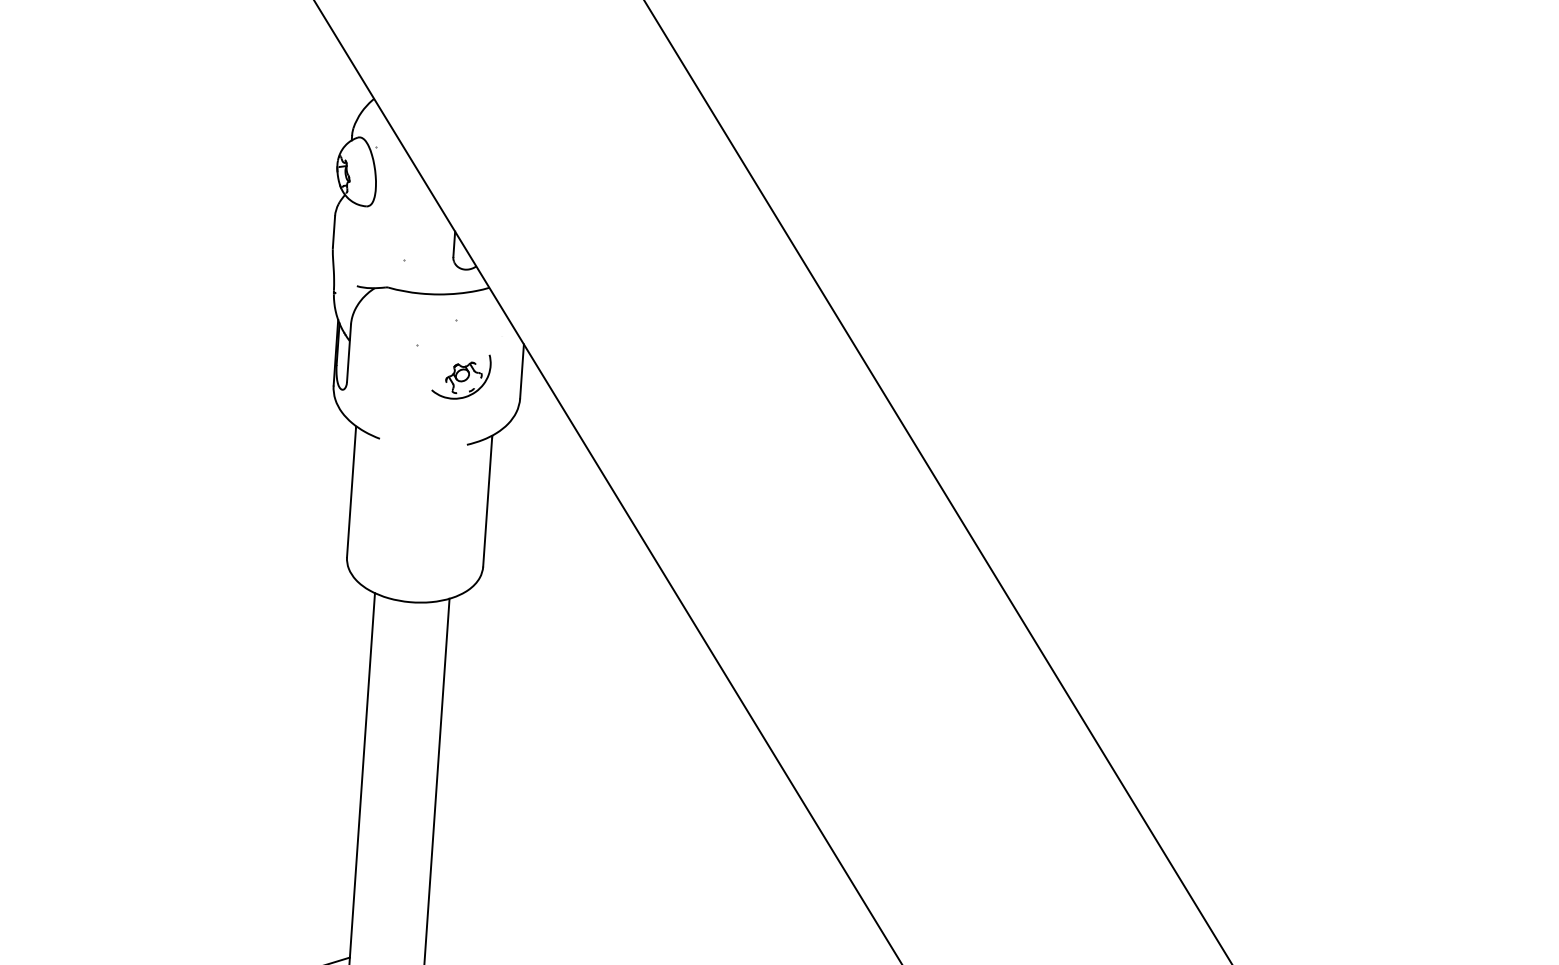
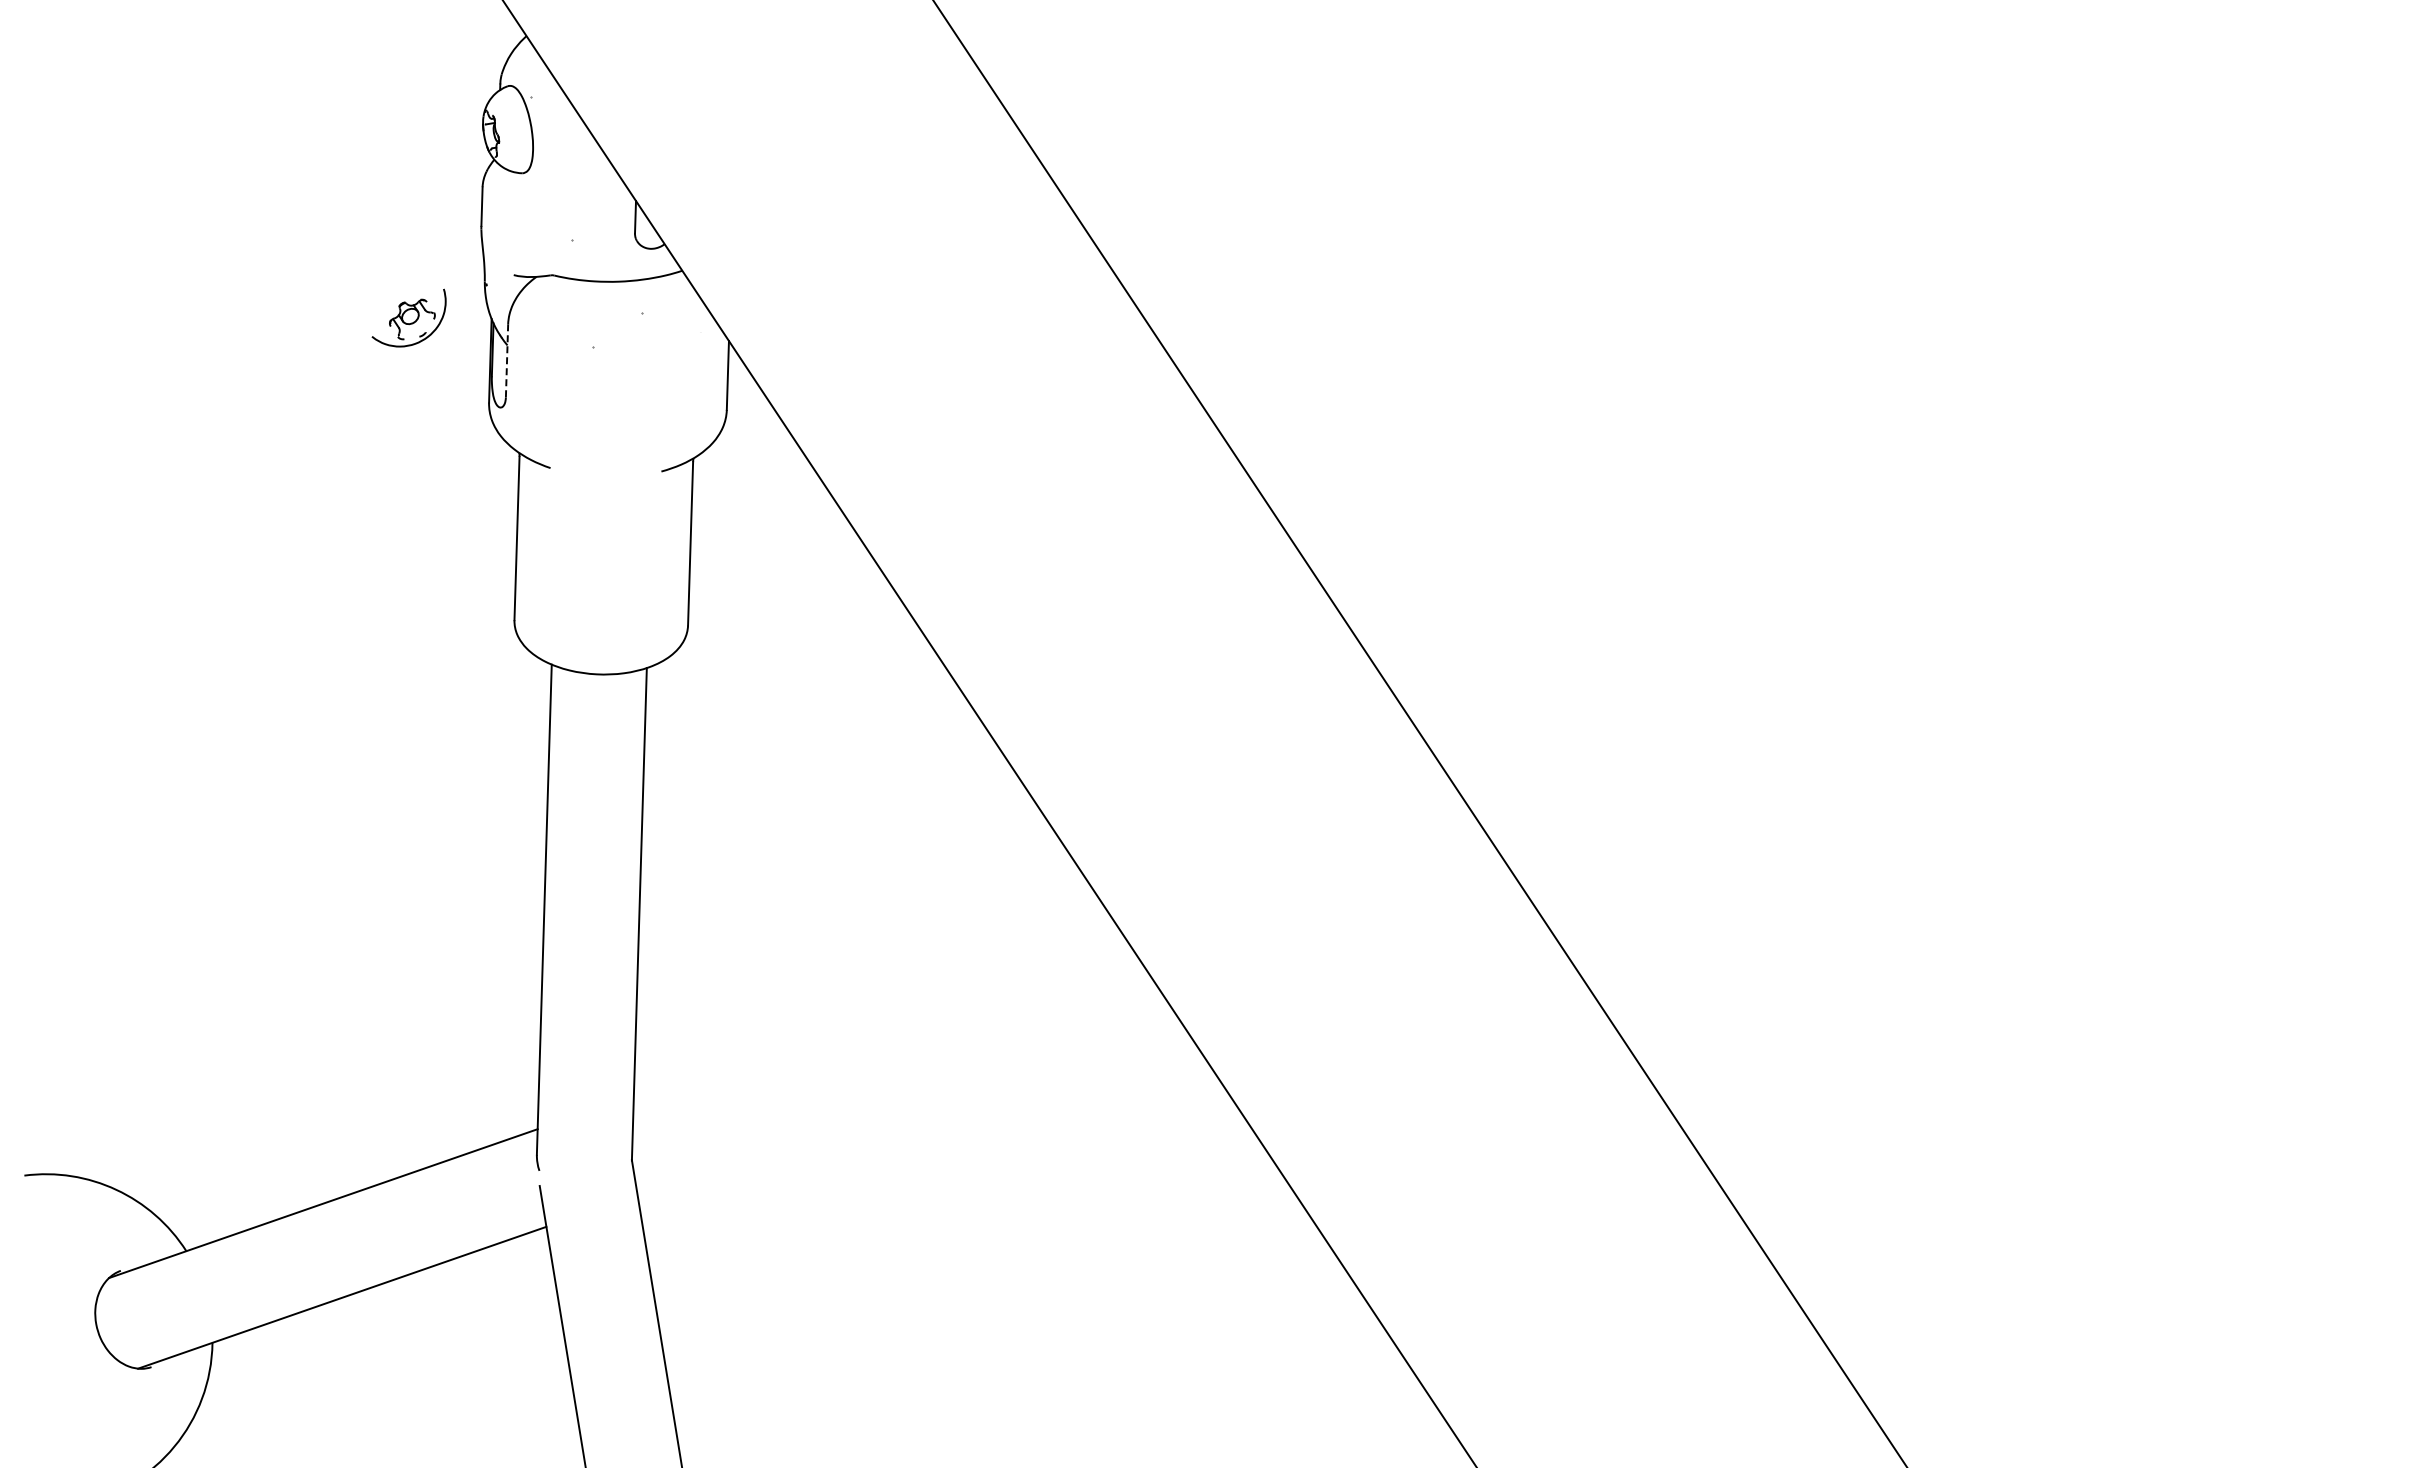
line: (349, 353) -> (507, 360), solid -> dashed
part: (460, 376) -> (408, 317), moved

